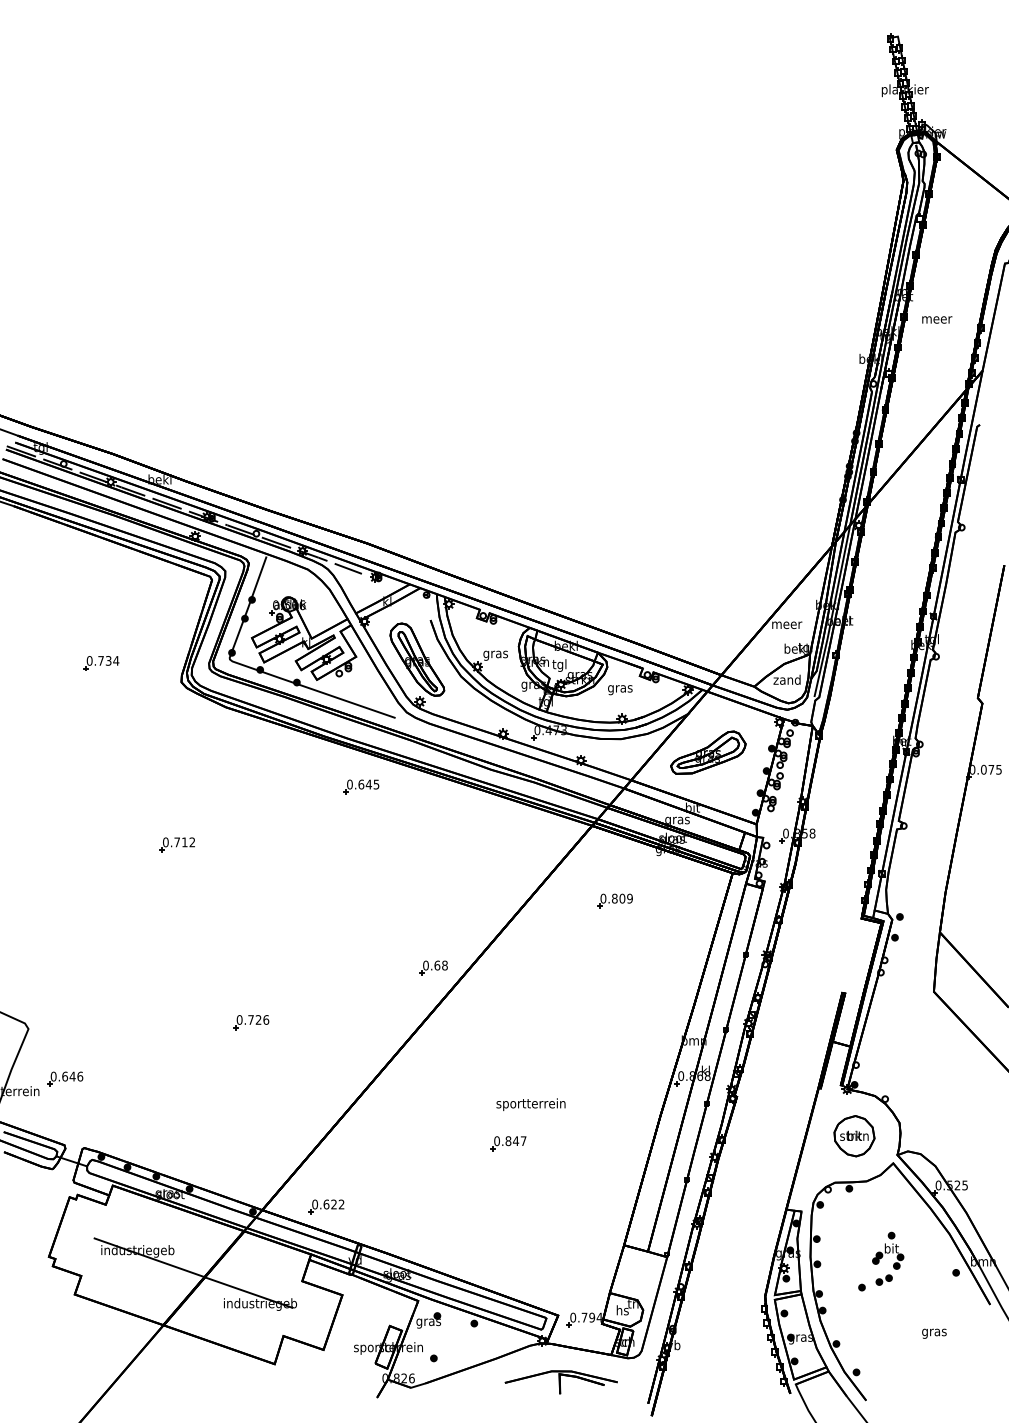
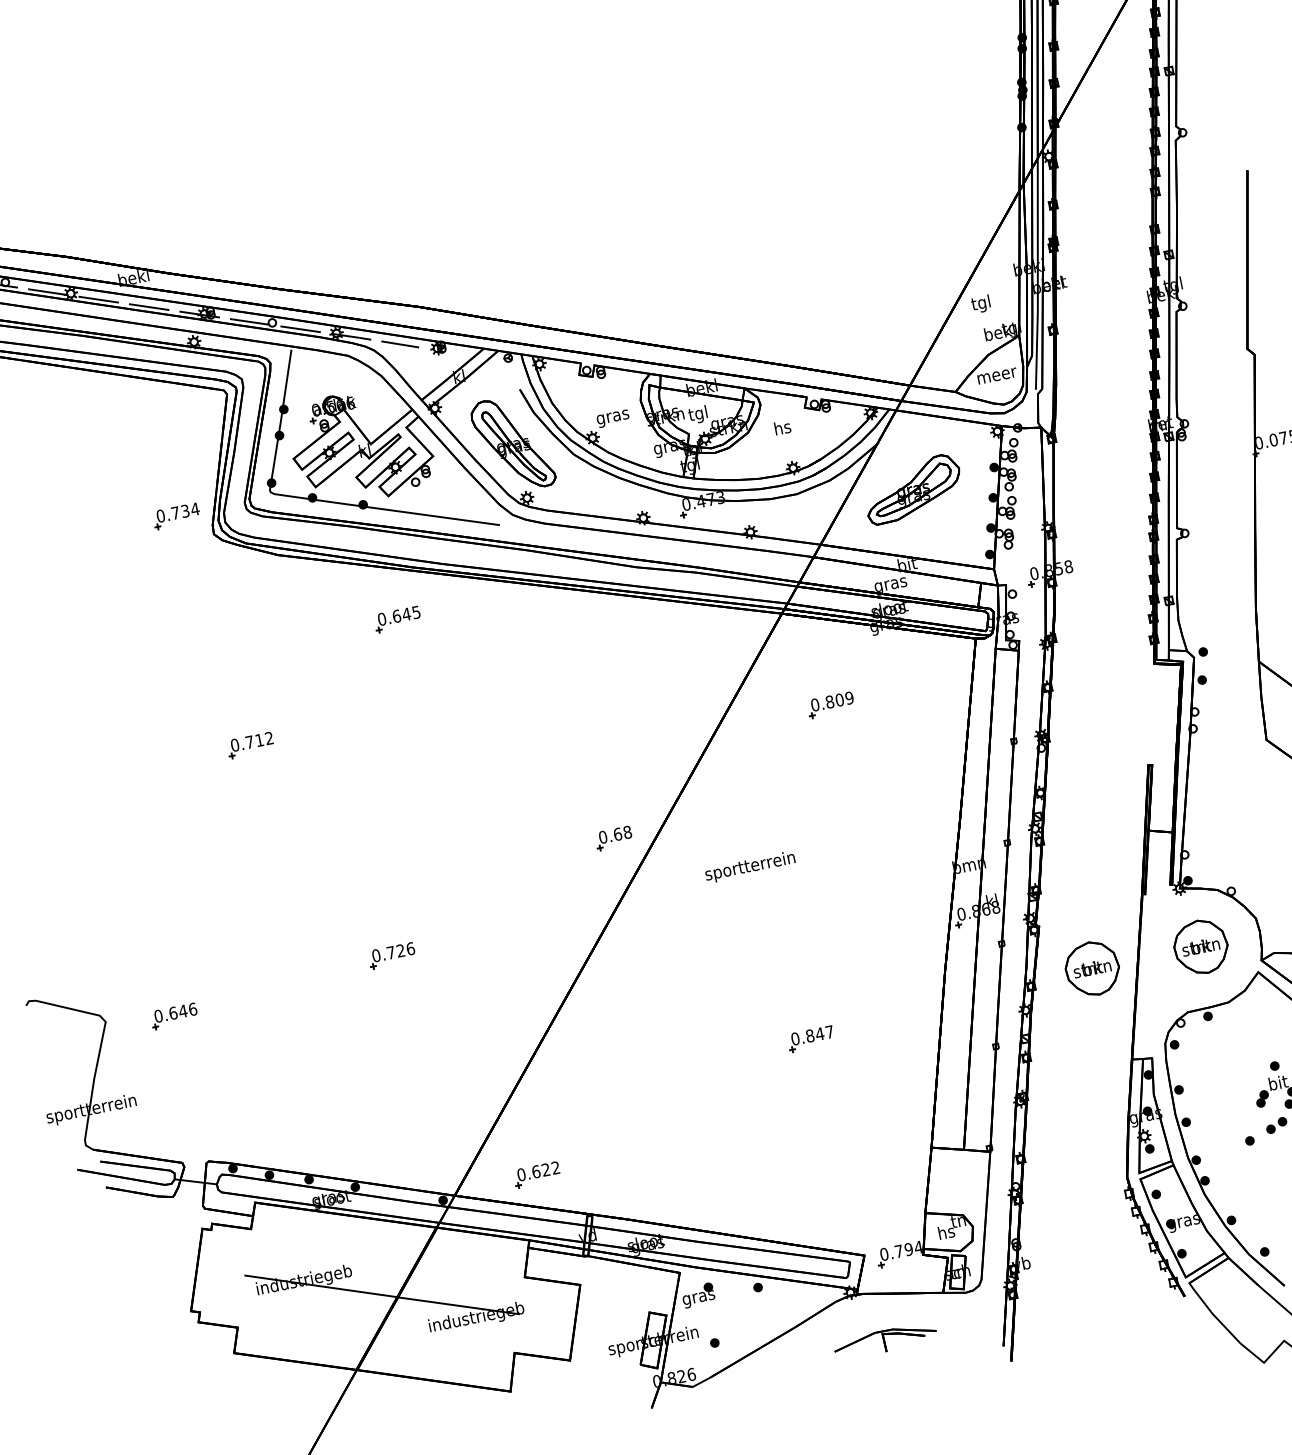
text: (787, 625) -> (982, 304), meer -> tgl
part: (101, 663) -> (176, 516), moved
text: (787, 679) -> (996, 374), zand -> meer
text: (620, 688) -> (783, 428), gras -> hs
part: (361, 786) -> (397, 618), moved
part: (65, 1078) -> (174, 1015), moved
text: (530, 1104) -> (749, 867), moved
part: (770, 1136) -> (1092, 969), added
part: (508, 1143) -> (810, 1038), moved
part: (560, 1382) -> (884, 1341), size x0.7

